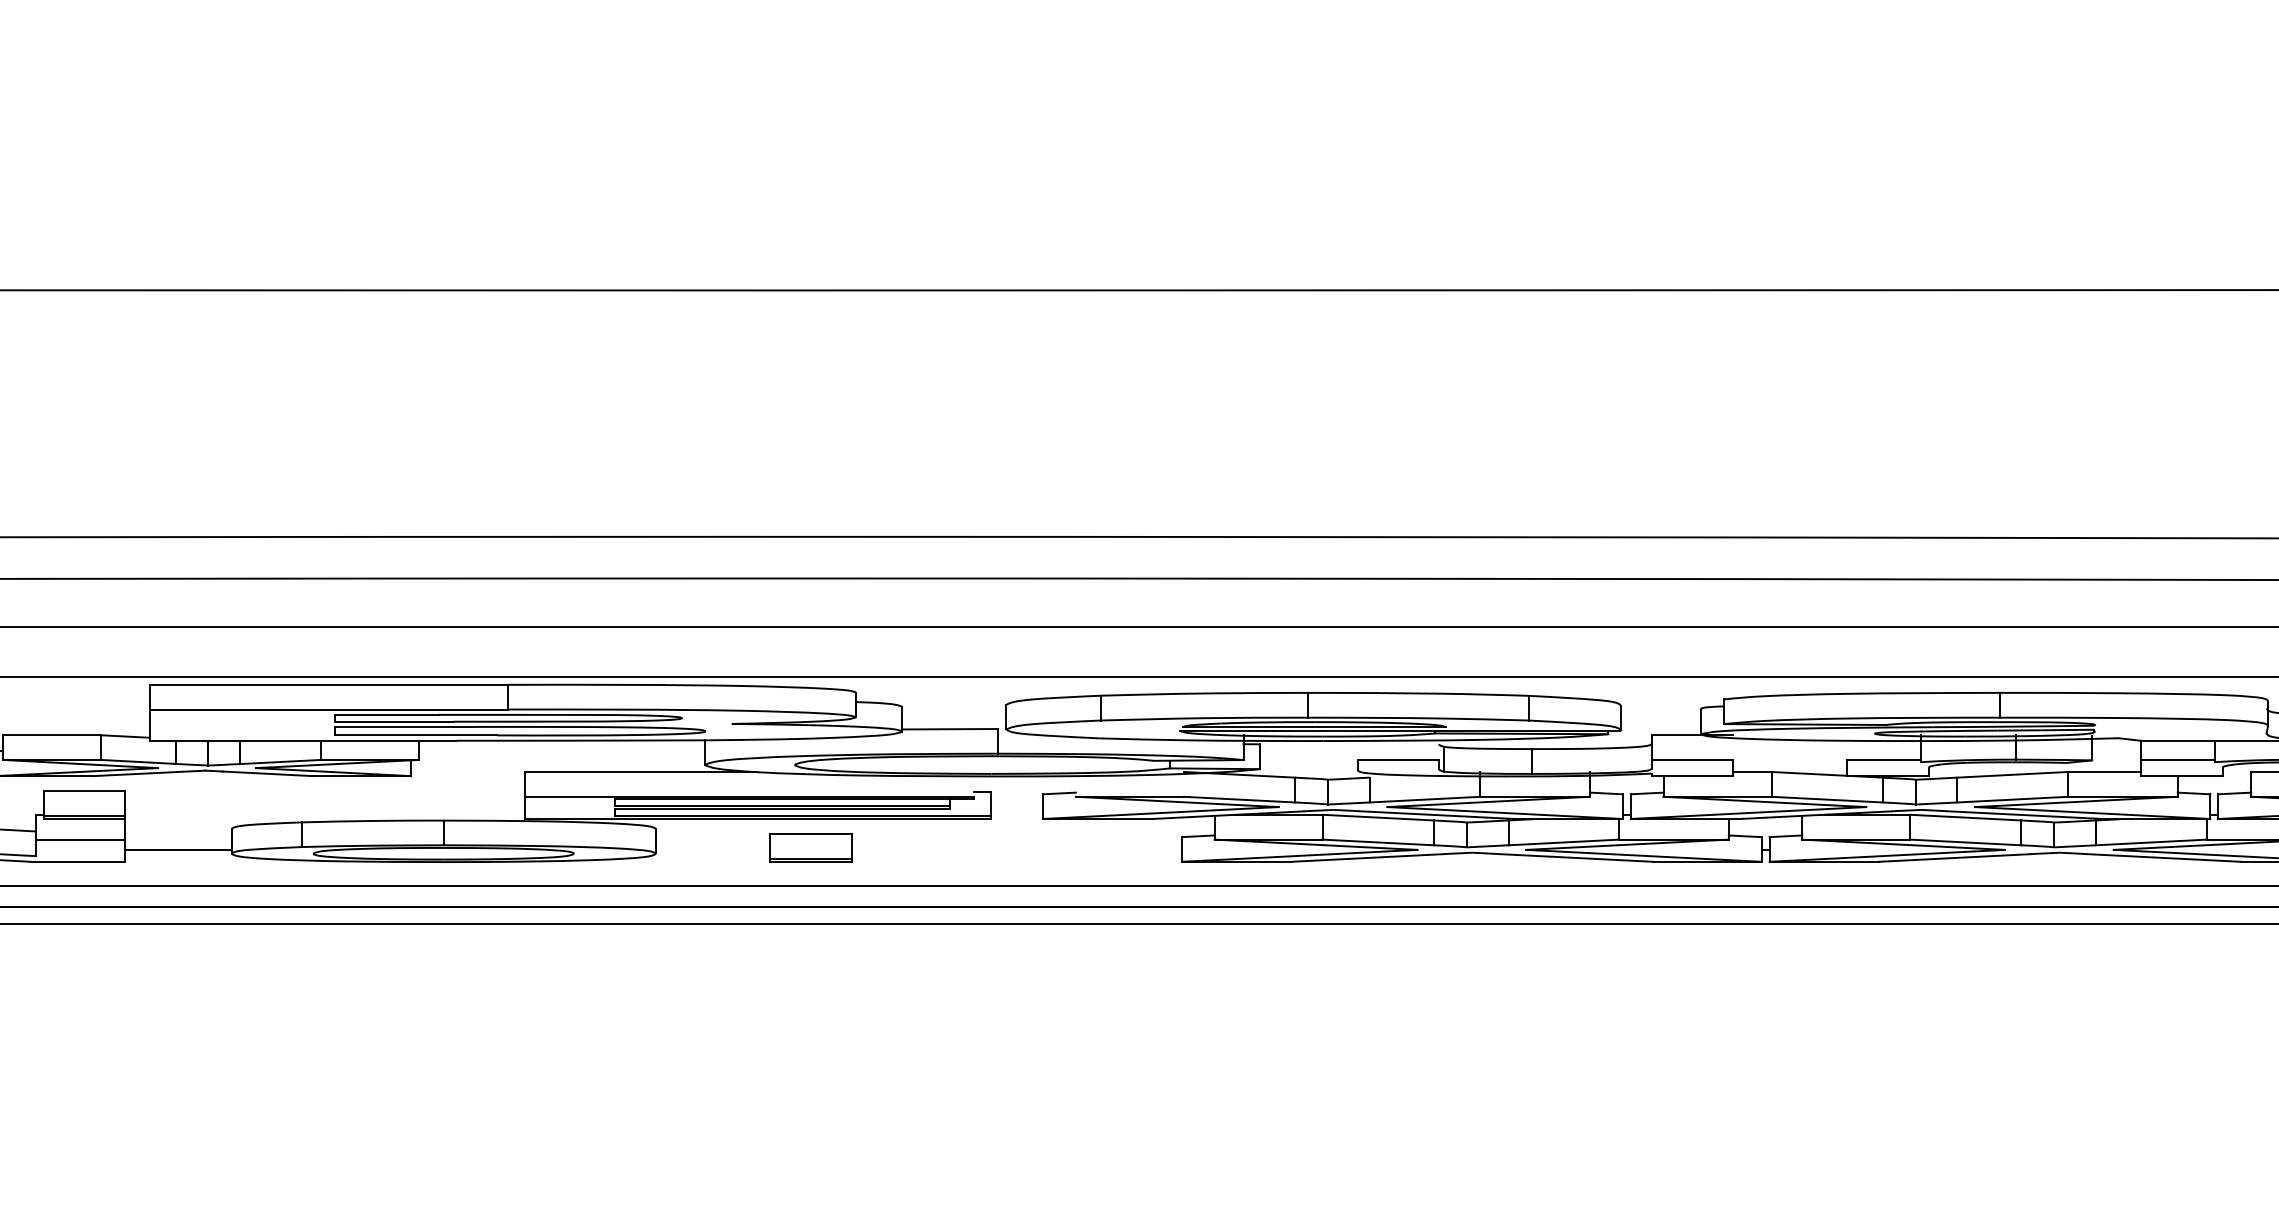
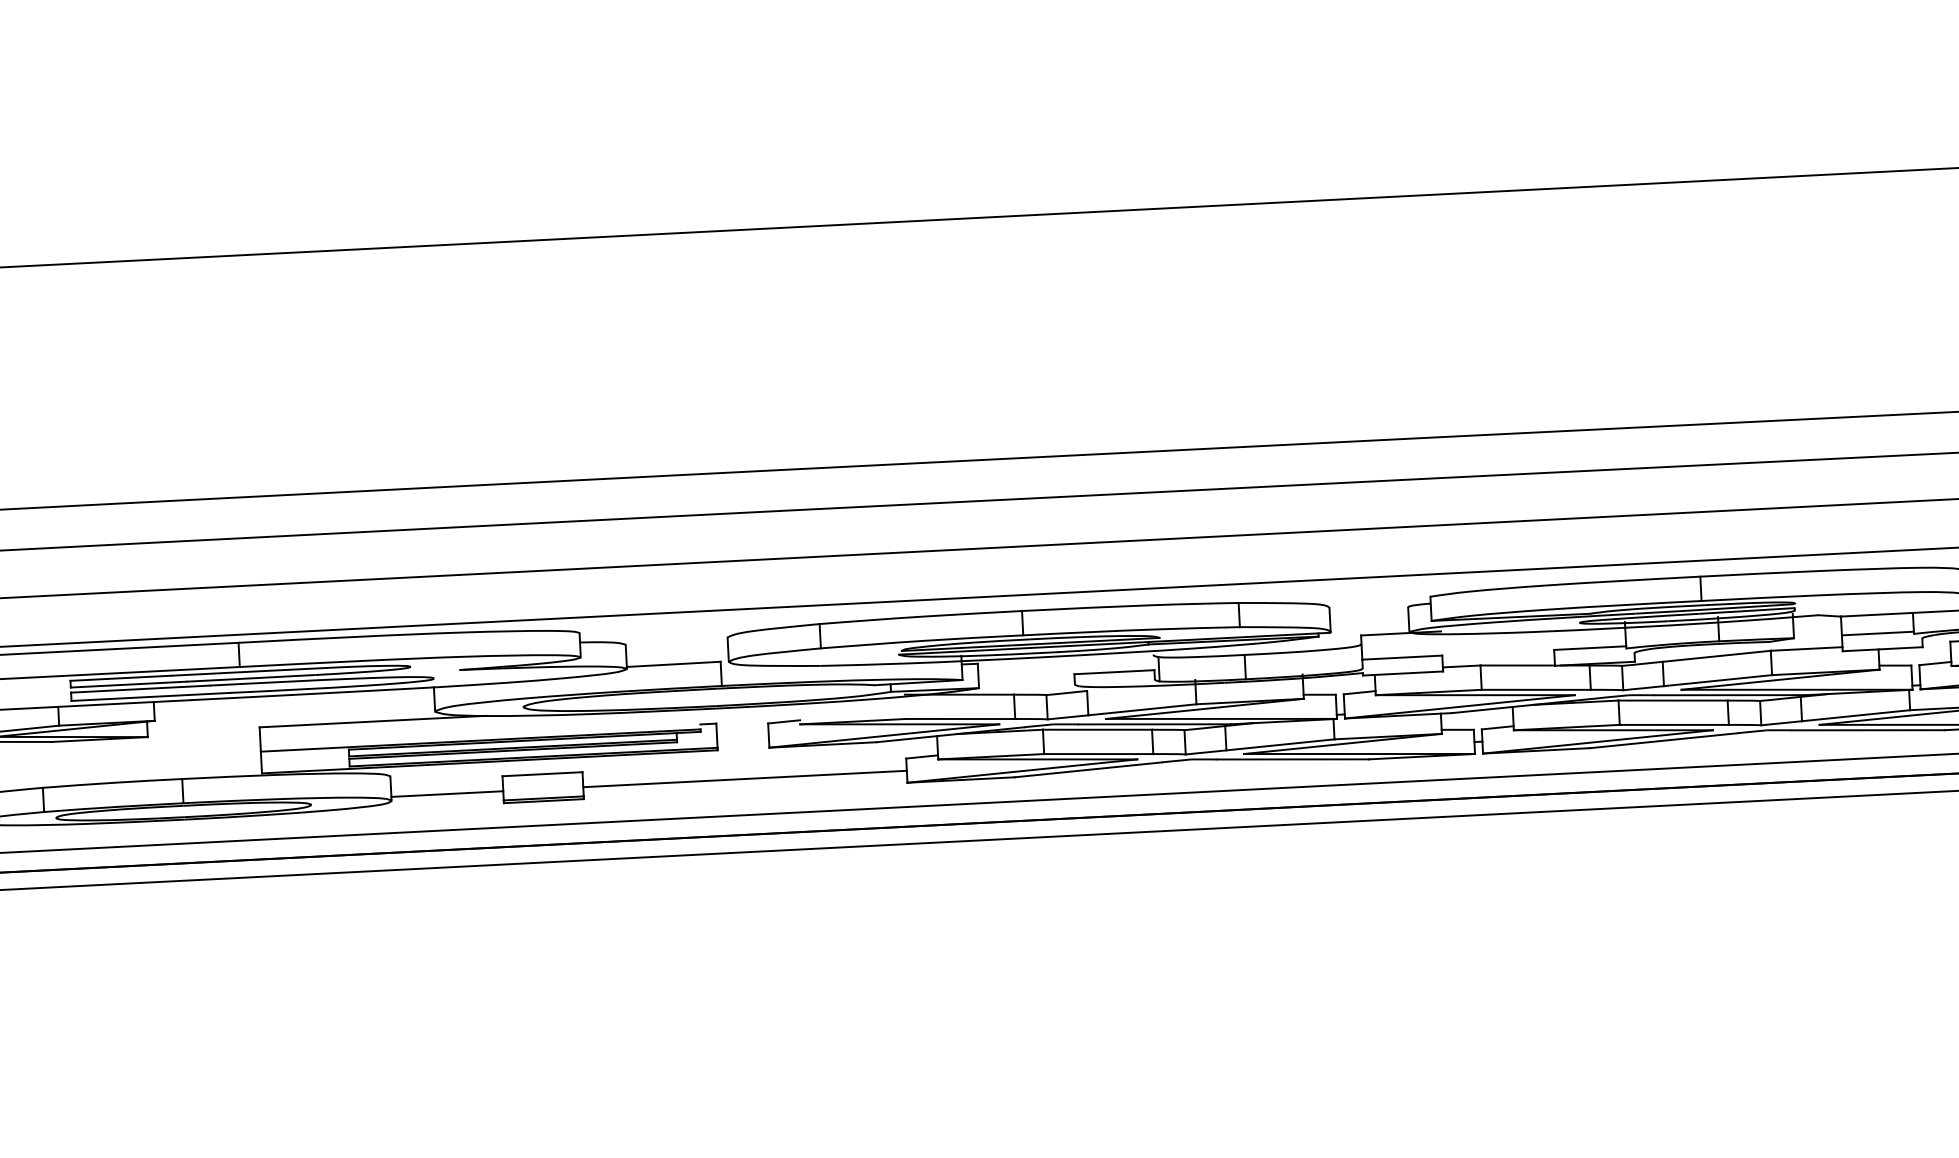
line: (712, 849) -> (446, 794), added
line: (1016, 849) -> (744, 778), added

